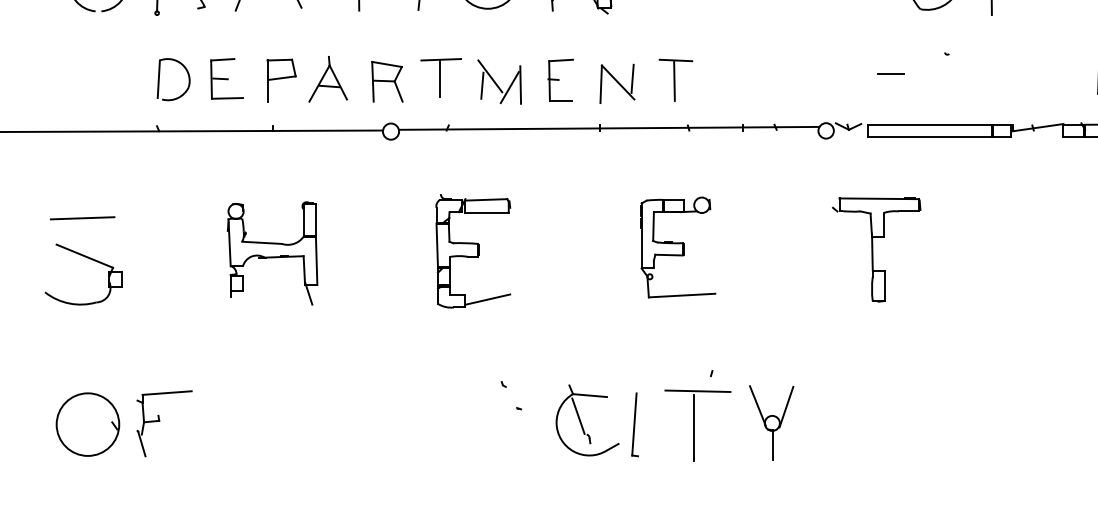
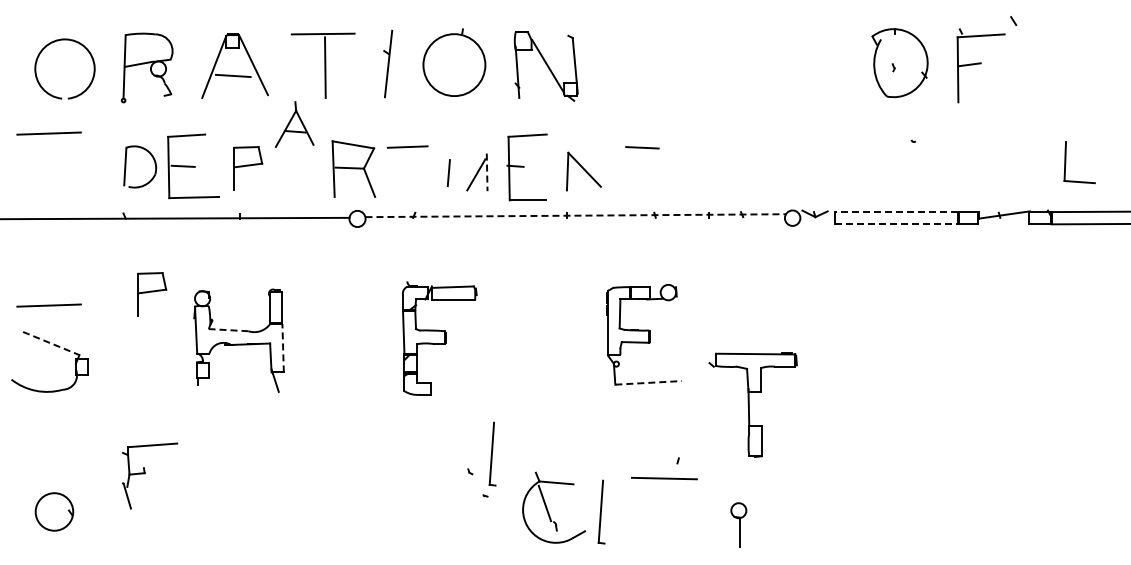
line: (82, 46) -> (48, 133), added
line: (891, 74) -> (857, 161), removed
line: (490, 76) -> (456, 163), removed
part: (227, 78) -> (193, 165), size x1.6
line: (440, 78) -> (406, 165), removed
part: (328, 79) -> (294, 124), moved
line: (633, 79) -> (599, 166), removed
part: (561, 80) -> (527, 167), size x1.6
part: (387, 81) -> (353, 168), size x1.4
line: (674, 81) -> (640, 168), removed
line: (521, 85) -> (487, 172), solid -> dashed
line: (930, 125) -> (896, 212), solid -> dashed
line: (610, 128) -> (576, 215), solid -> dashed
line: (930, 137) -> (896, 224), solid -> dashed
part: (186, 207) -> (152, 294), added
line: (262, 243) -> (228, 330), solid -> dashed
part: (876, 249) -> (752, 404), moved
line: (85, 256) -> (51, 343), solid -> dashed
line: (317, 260) -> (283, 347), solid -> dashed
line: (683, 295) -> (649, 382), solid -> dashed
line: (488, 299) -> (454, 386), removed
part: (526, 366) -> (492, 453), added
line: (758, 406) -> (724, 493), removed
line: (786, 407) -> (752, 494), removed
part: (165, 423) -> (150, 475), moved
part: (88, 424) -> (54, 511), size x0.6
line: (694, 427) -> (660, 514), removed

